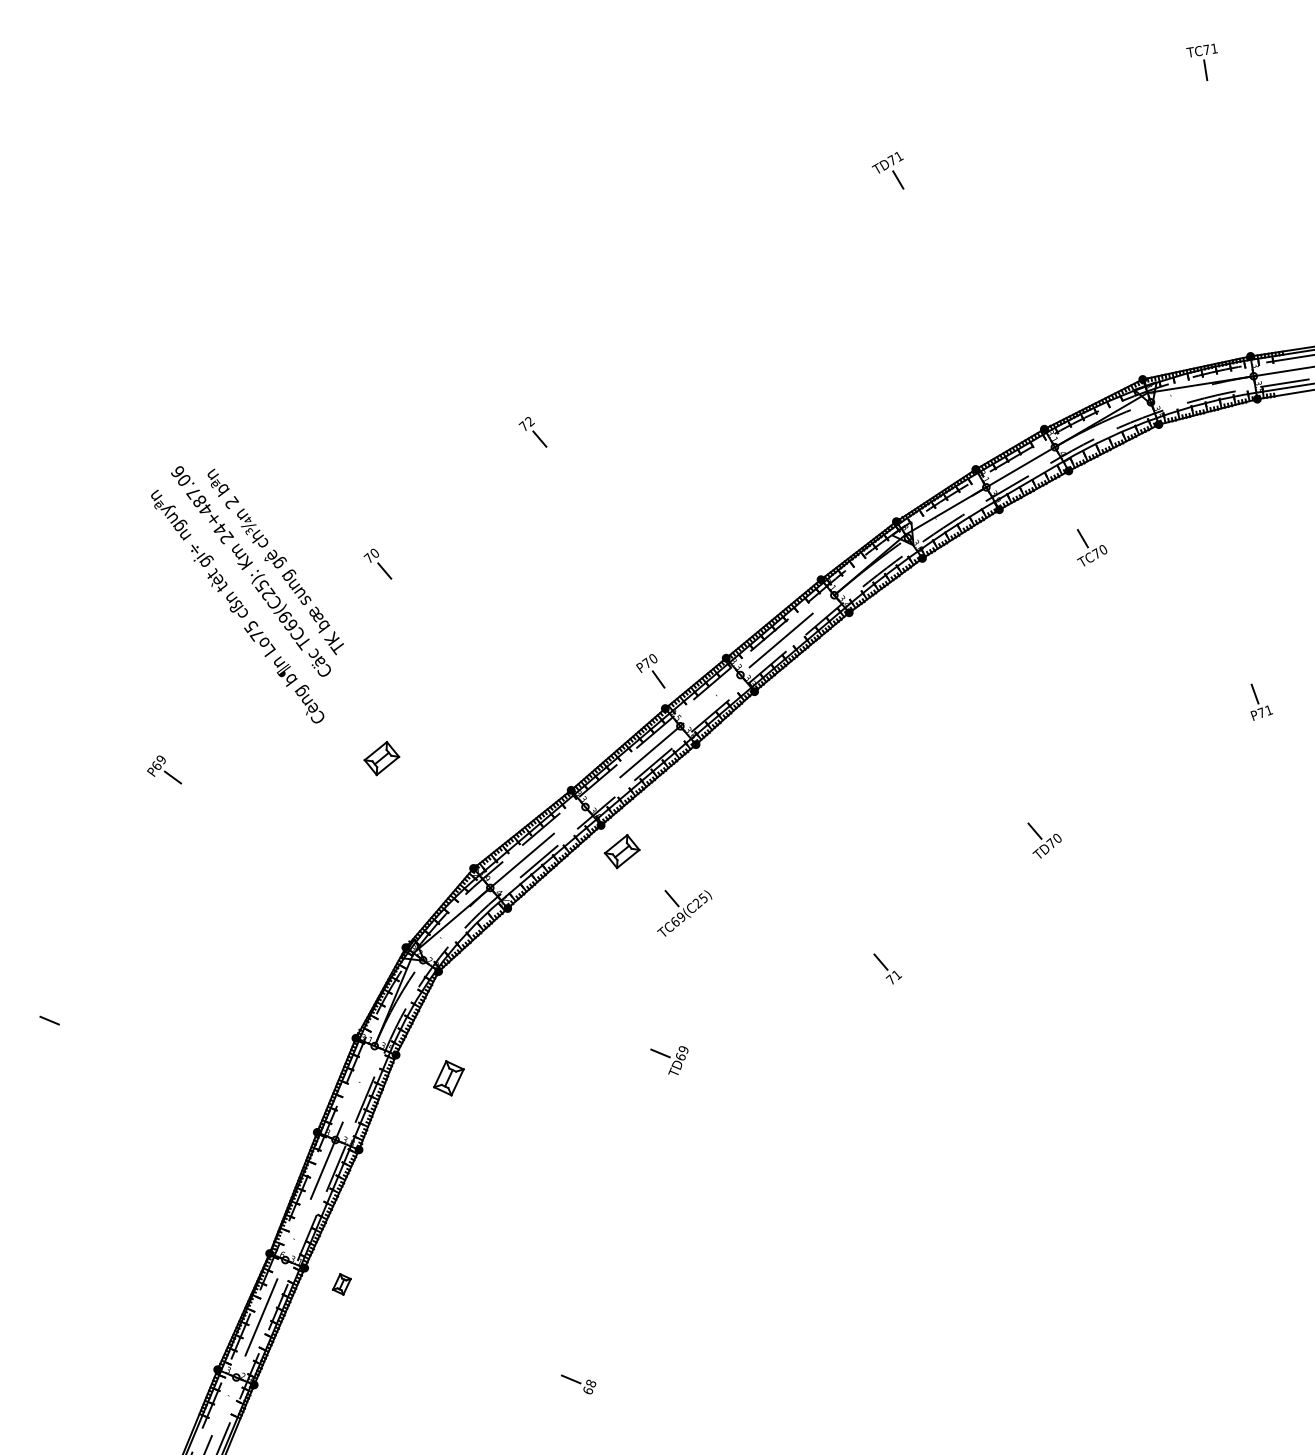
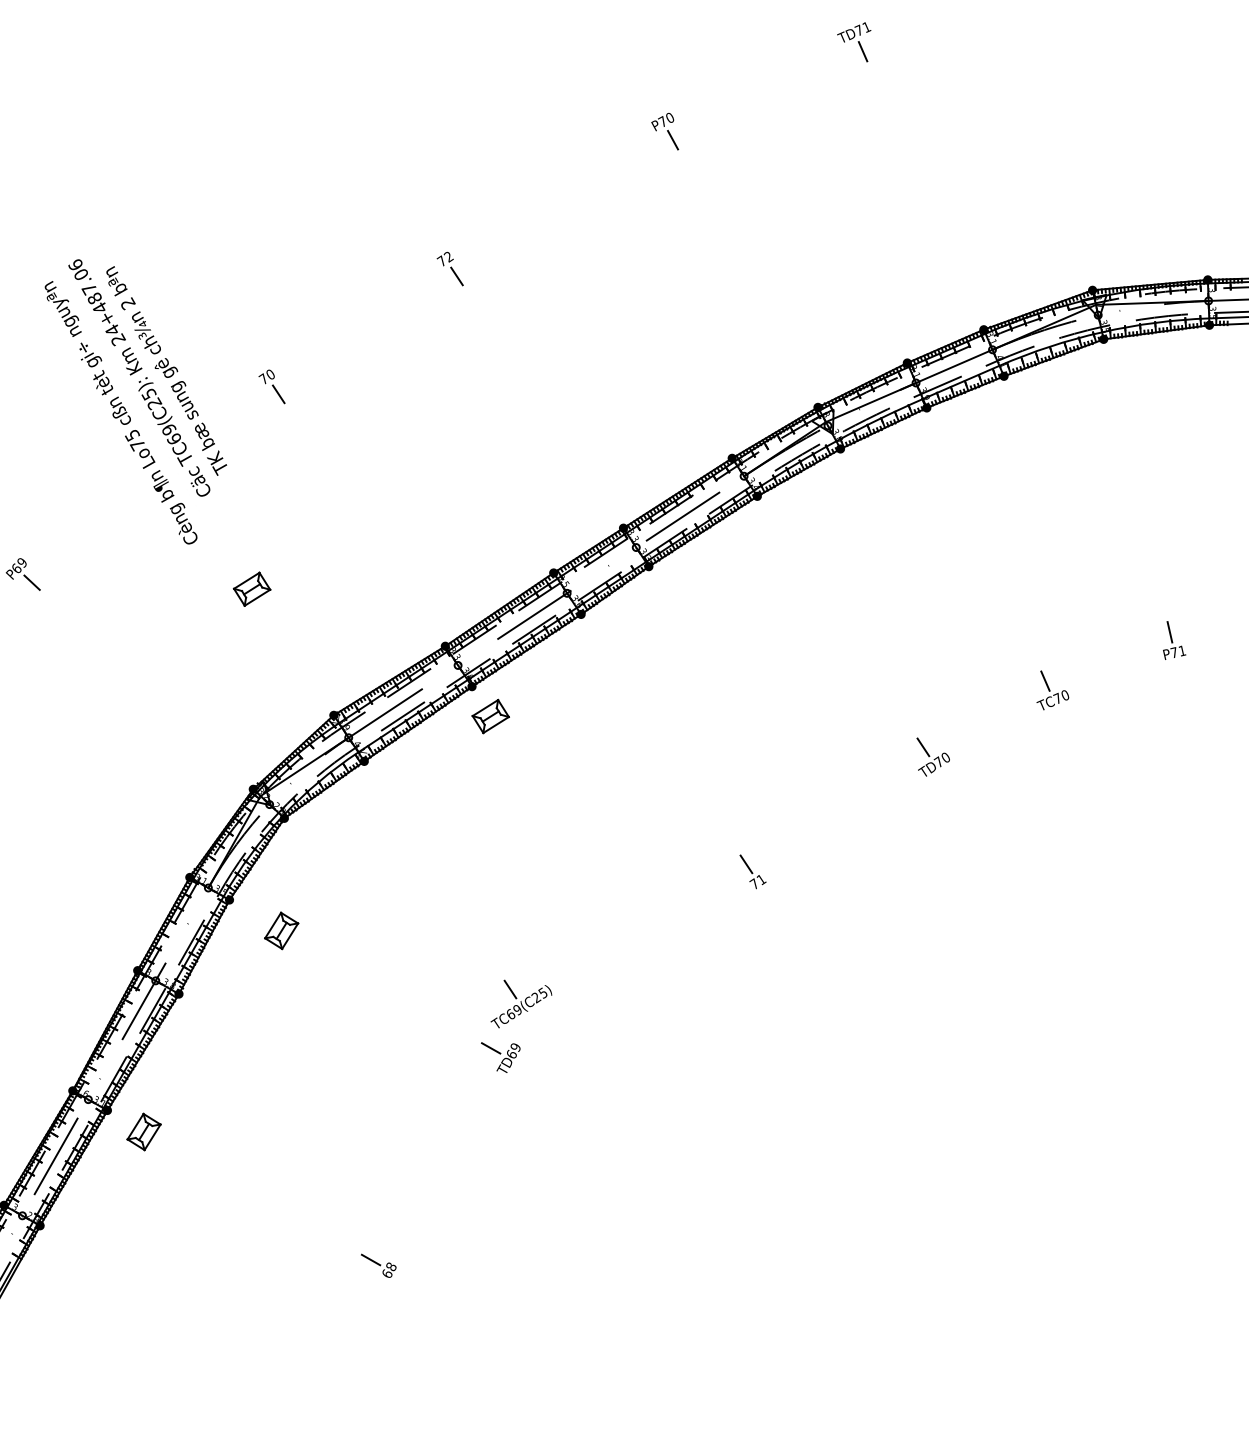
part: (1091, 547) -> (1053, 691), moved
part: (650, 671) -> (665, 130), moved
part: (684, 913) -> (521, 1006), moved
part: (669, 1060) -> (499, 1056), moved
part: (341, 1284) -> (143, 1132), size x1.67

